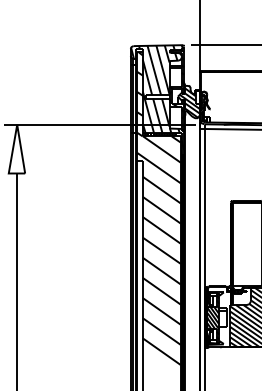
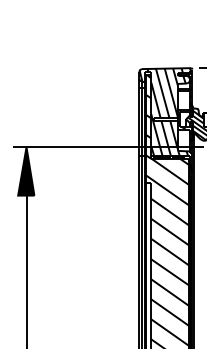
fill: (16, 148) -> (25, 170), added

